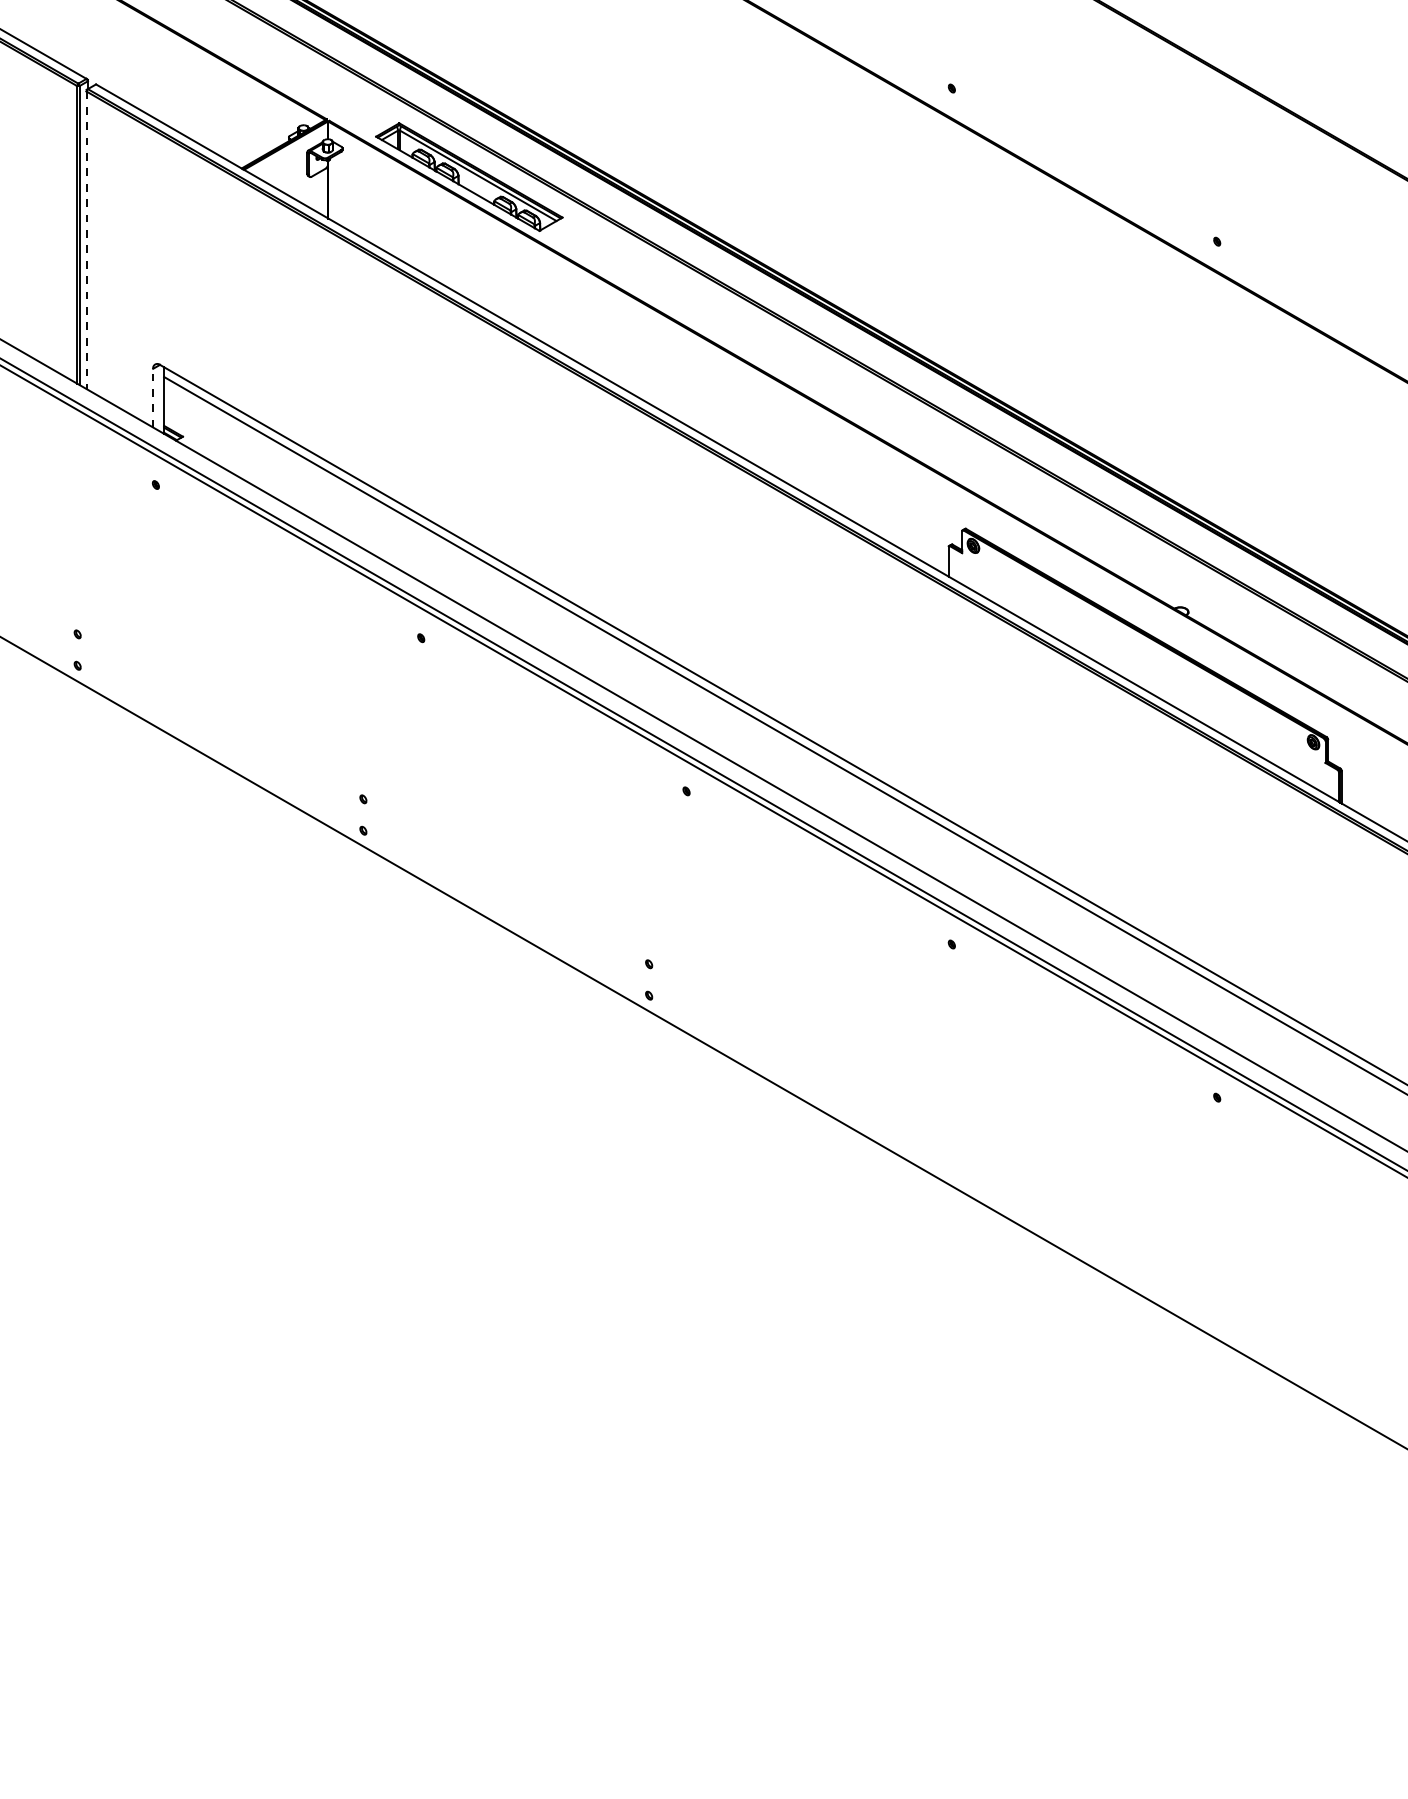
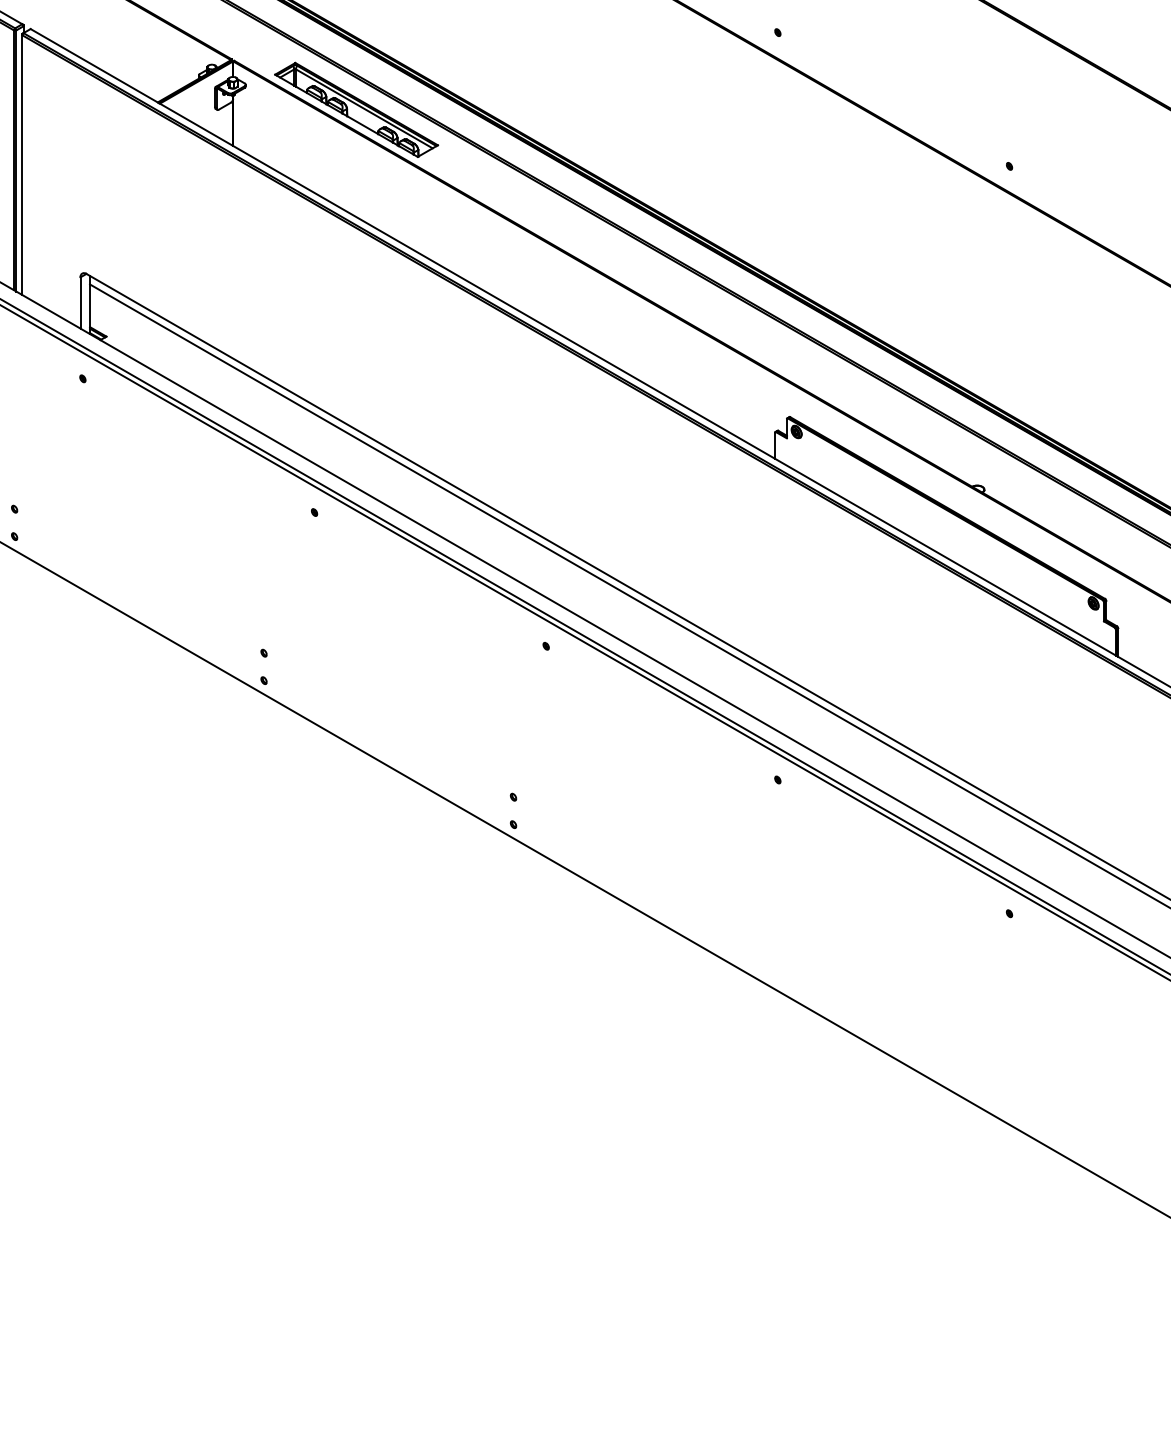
line: (86, 240) -> (22, 165), dashed -> solid
line: (153, 397) -> (80, 302), dashed -> solid

